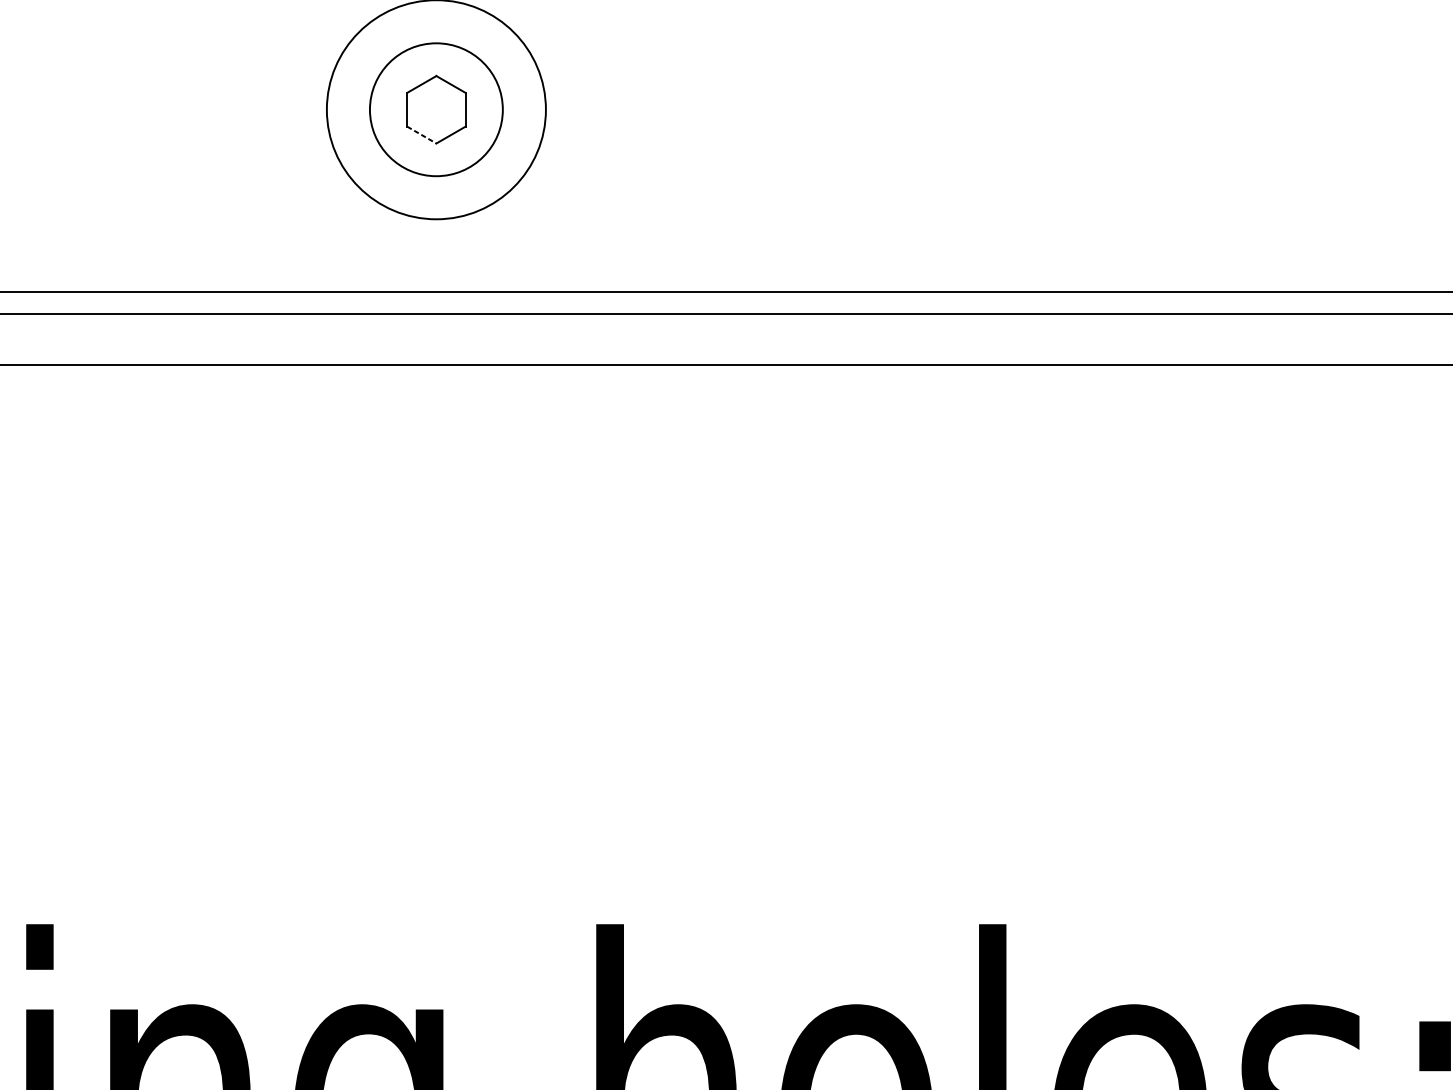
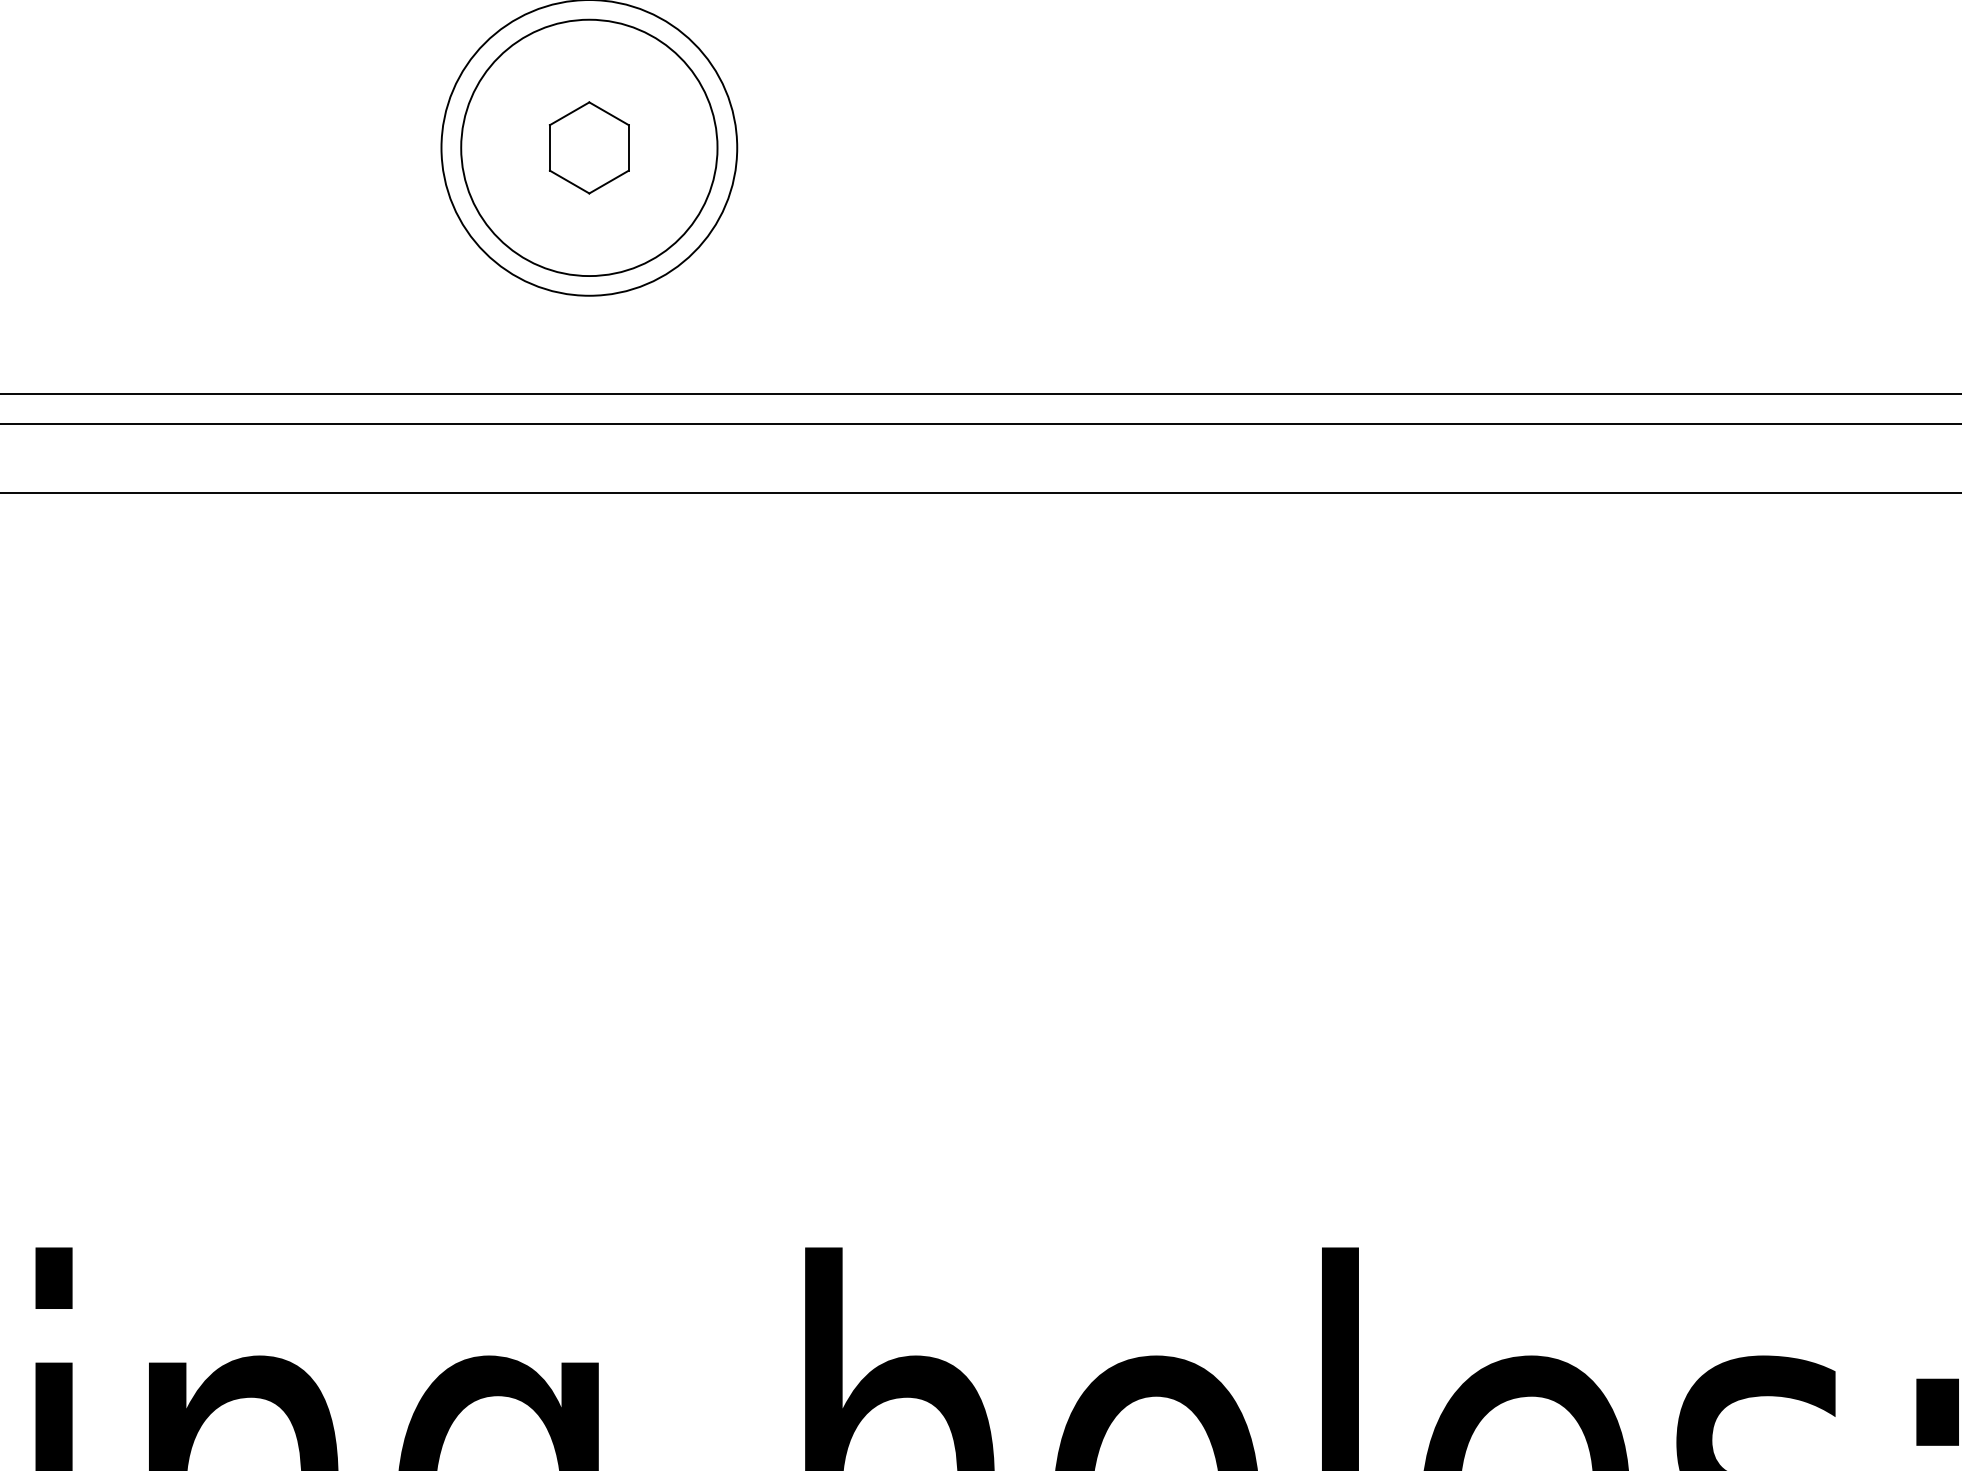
circle: (436, 109) -> (589, 147), size x1.43
line: (421, 135) -> (569, 182), dashed -> solid

